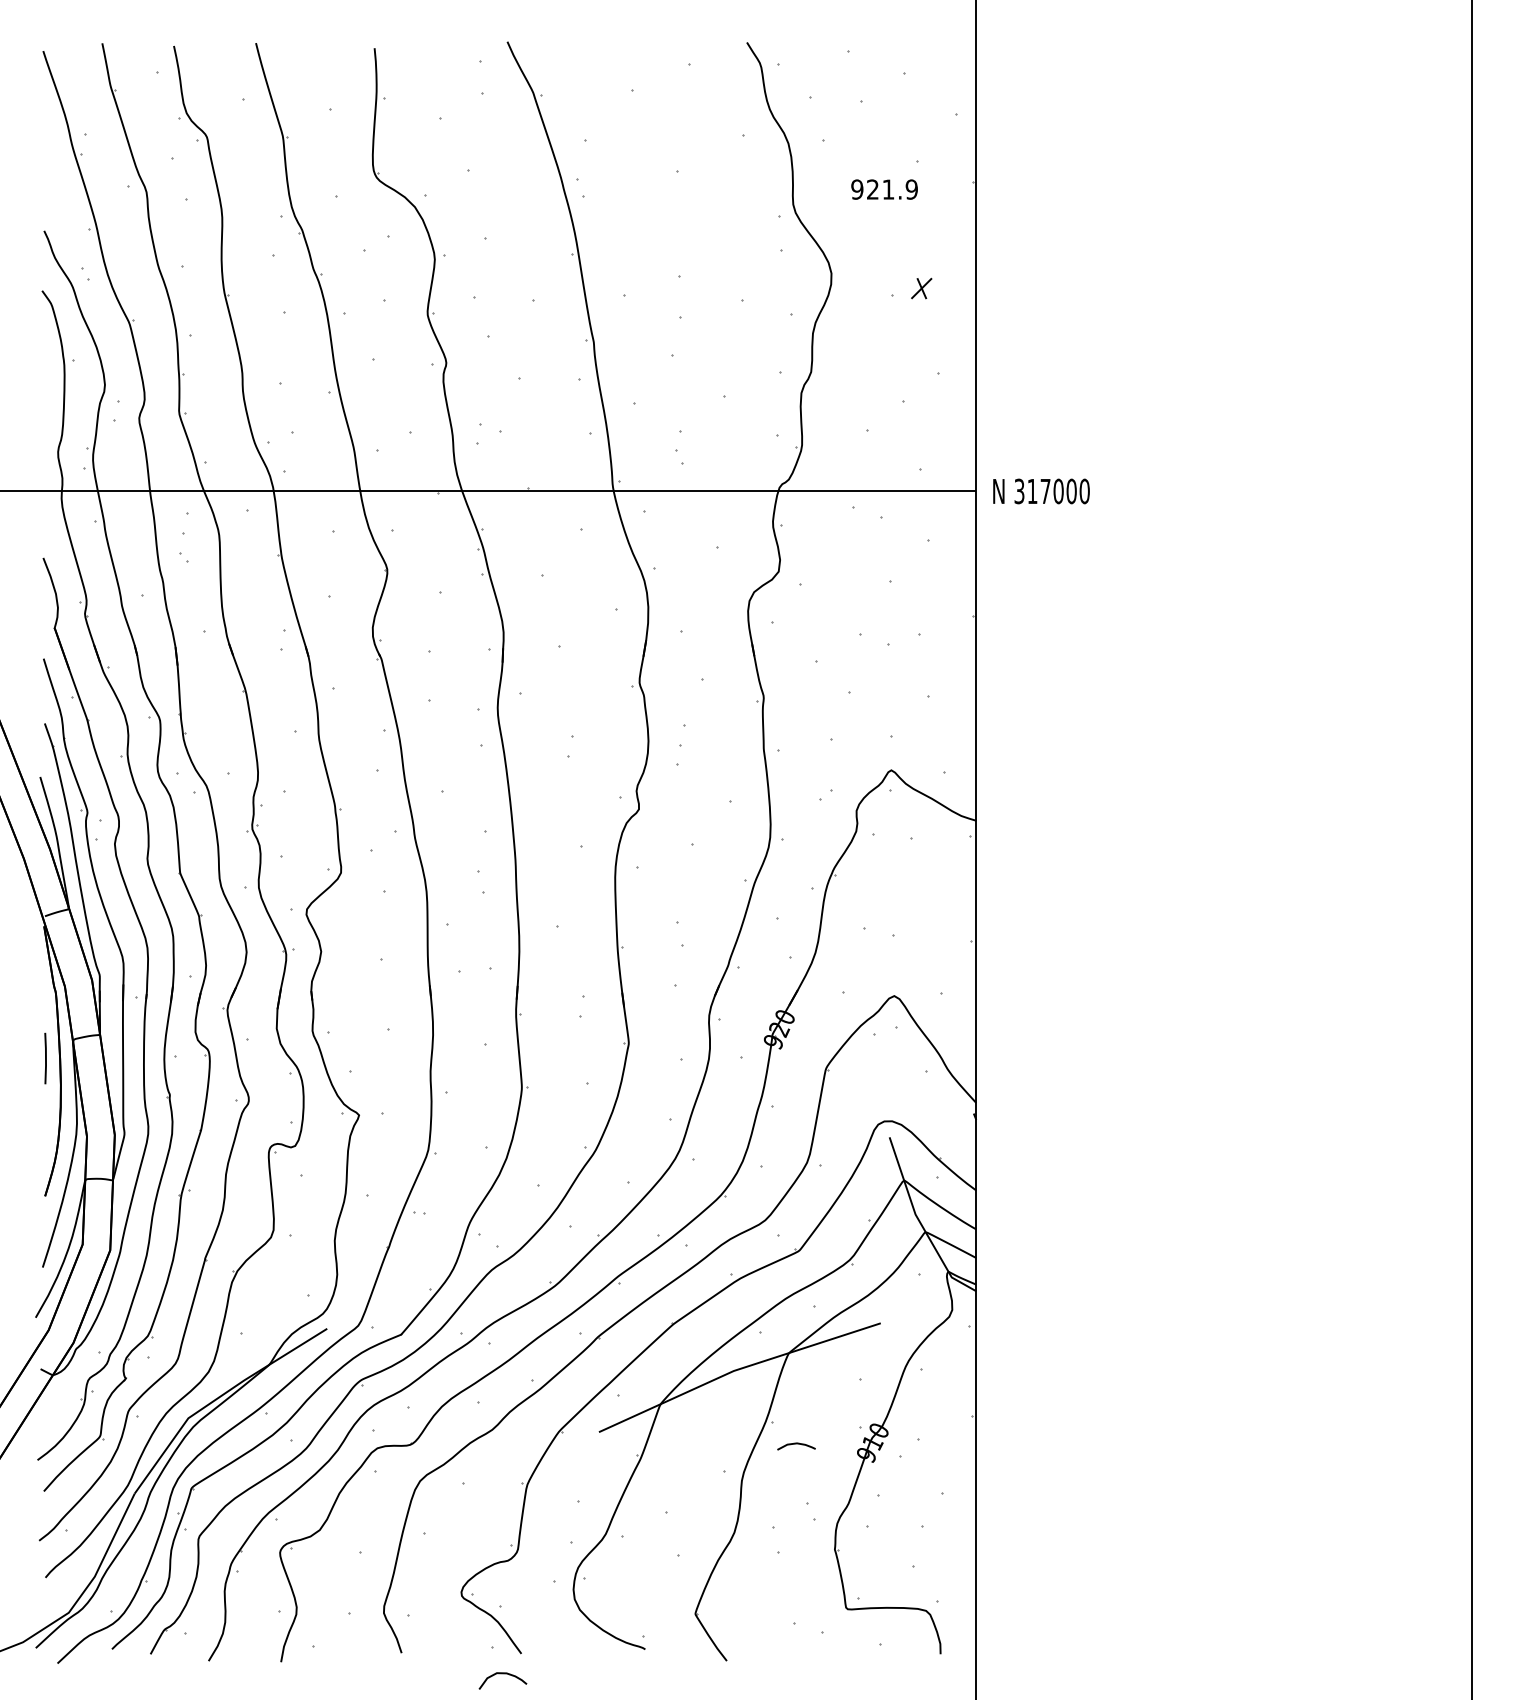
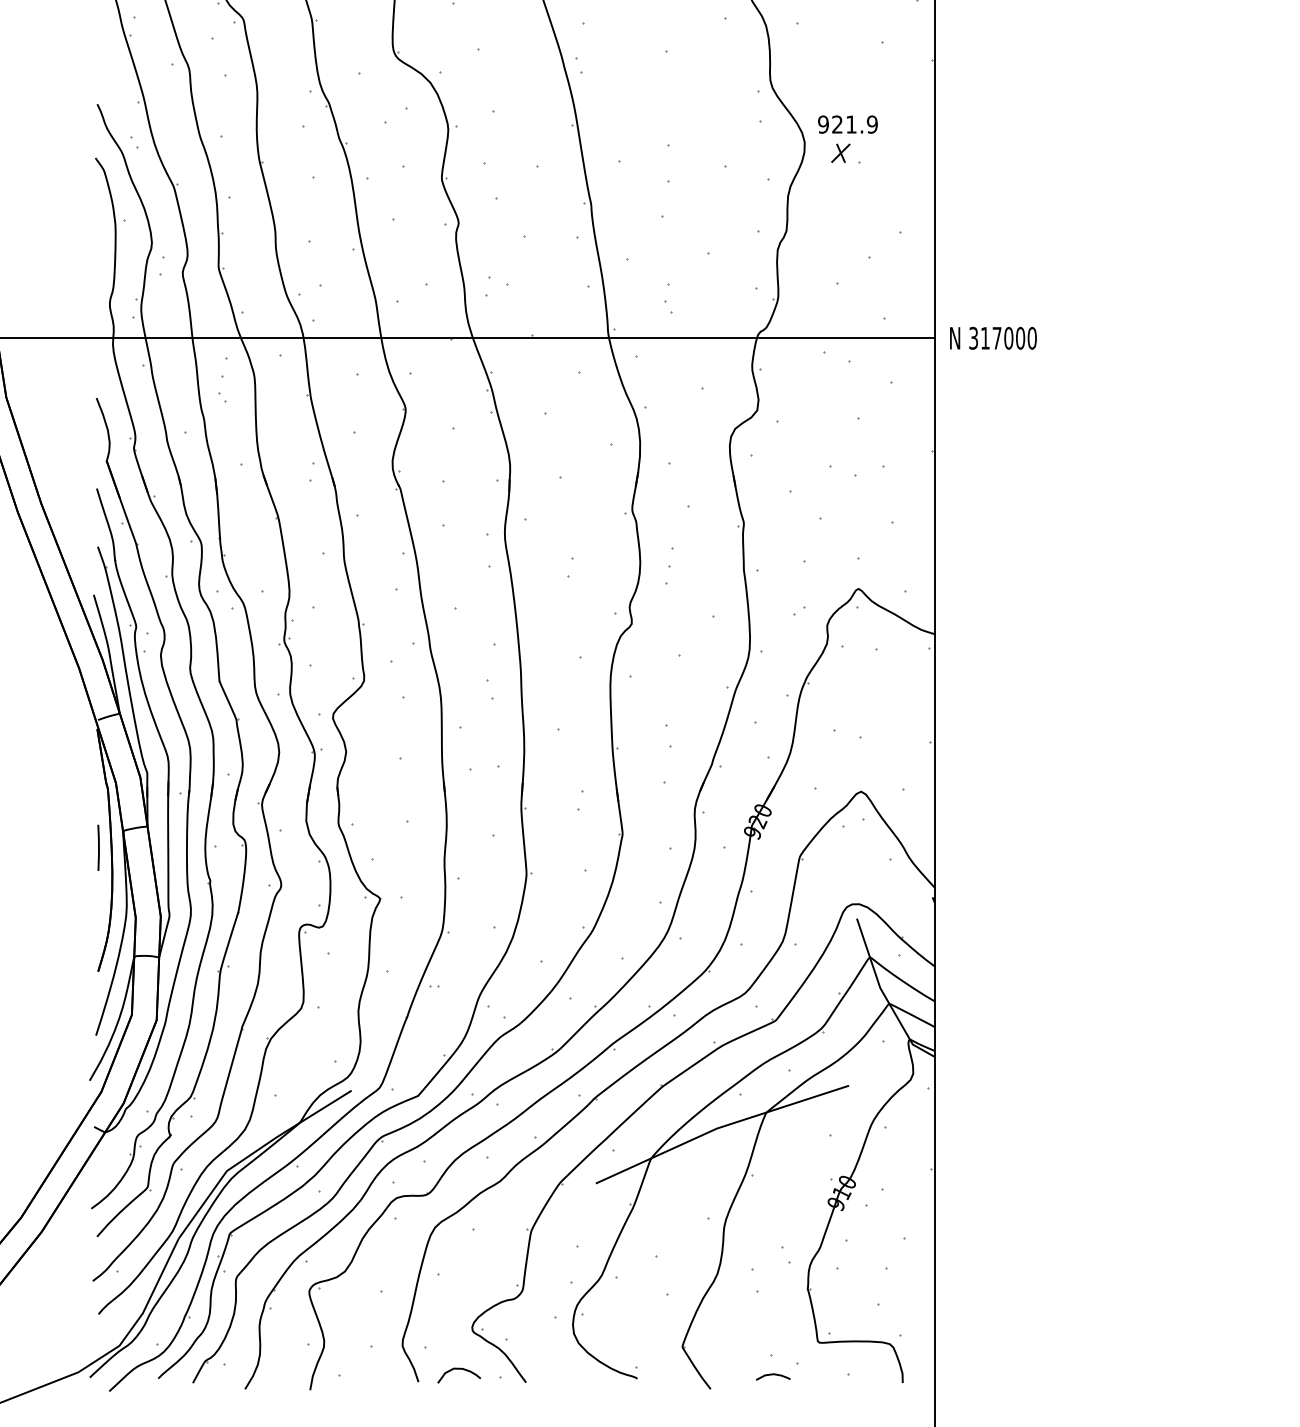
text: (884, 189) -> (847, 124), moved
part: (921, 288) -> (840, 153), moved
curve: (796, 1444) -> (773, 1375), moved
curve: (502, 1674) -> (458, 1369), moved

